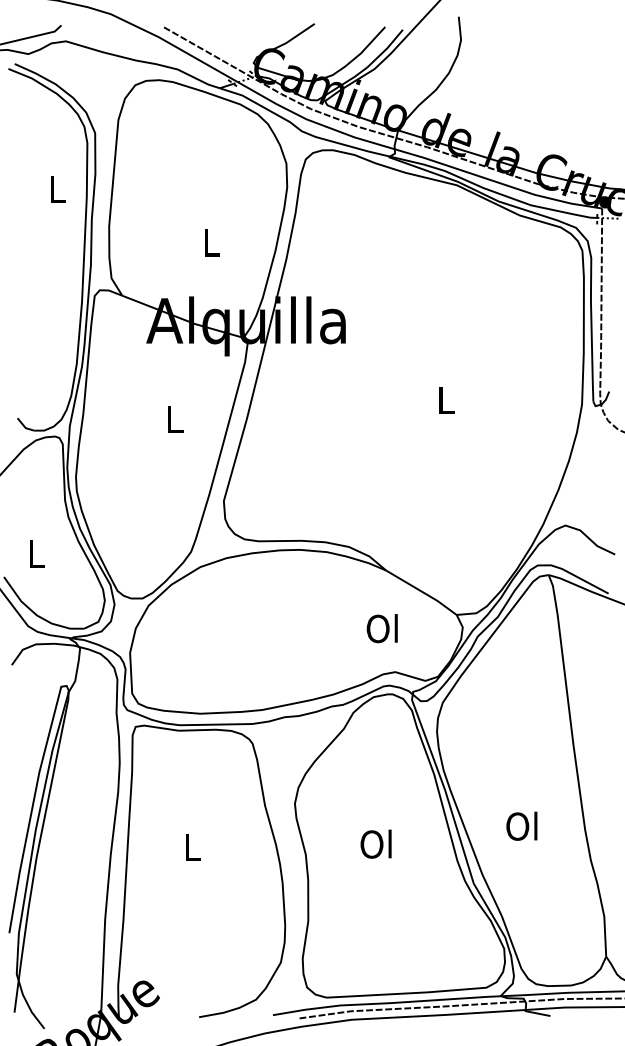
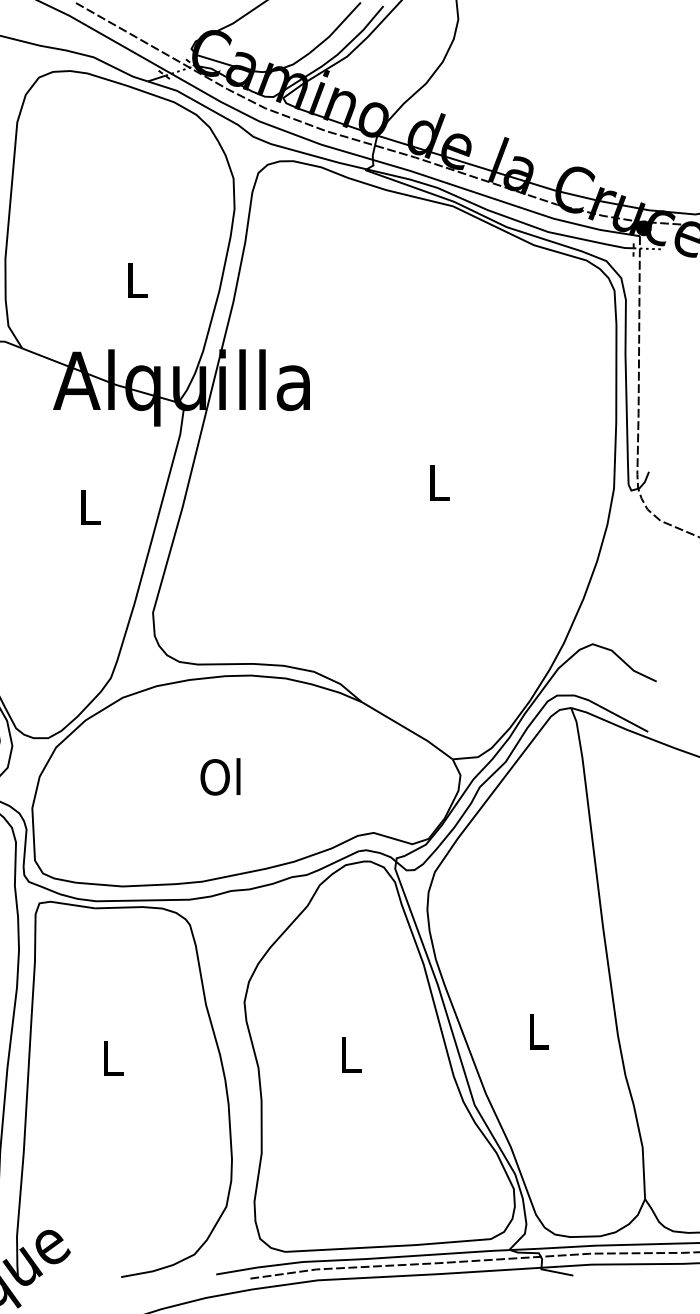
text: (381, 628) -> (219, 776), moved
text: (521, 825) -> (536, 1030), Ol -> L
text: (375, 843) -> (348, 1053), Ol -> L

